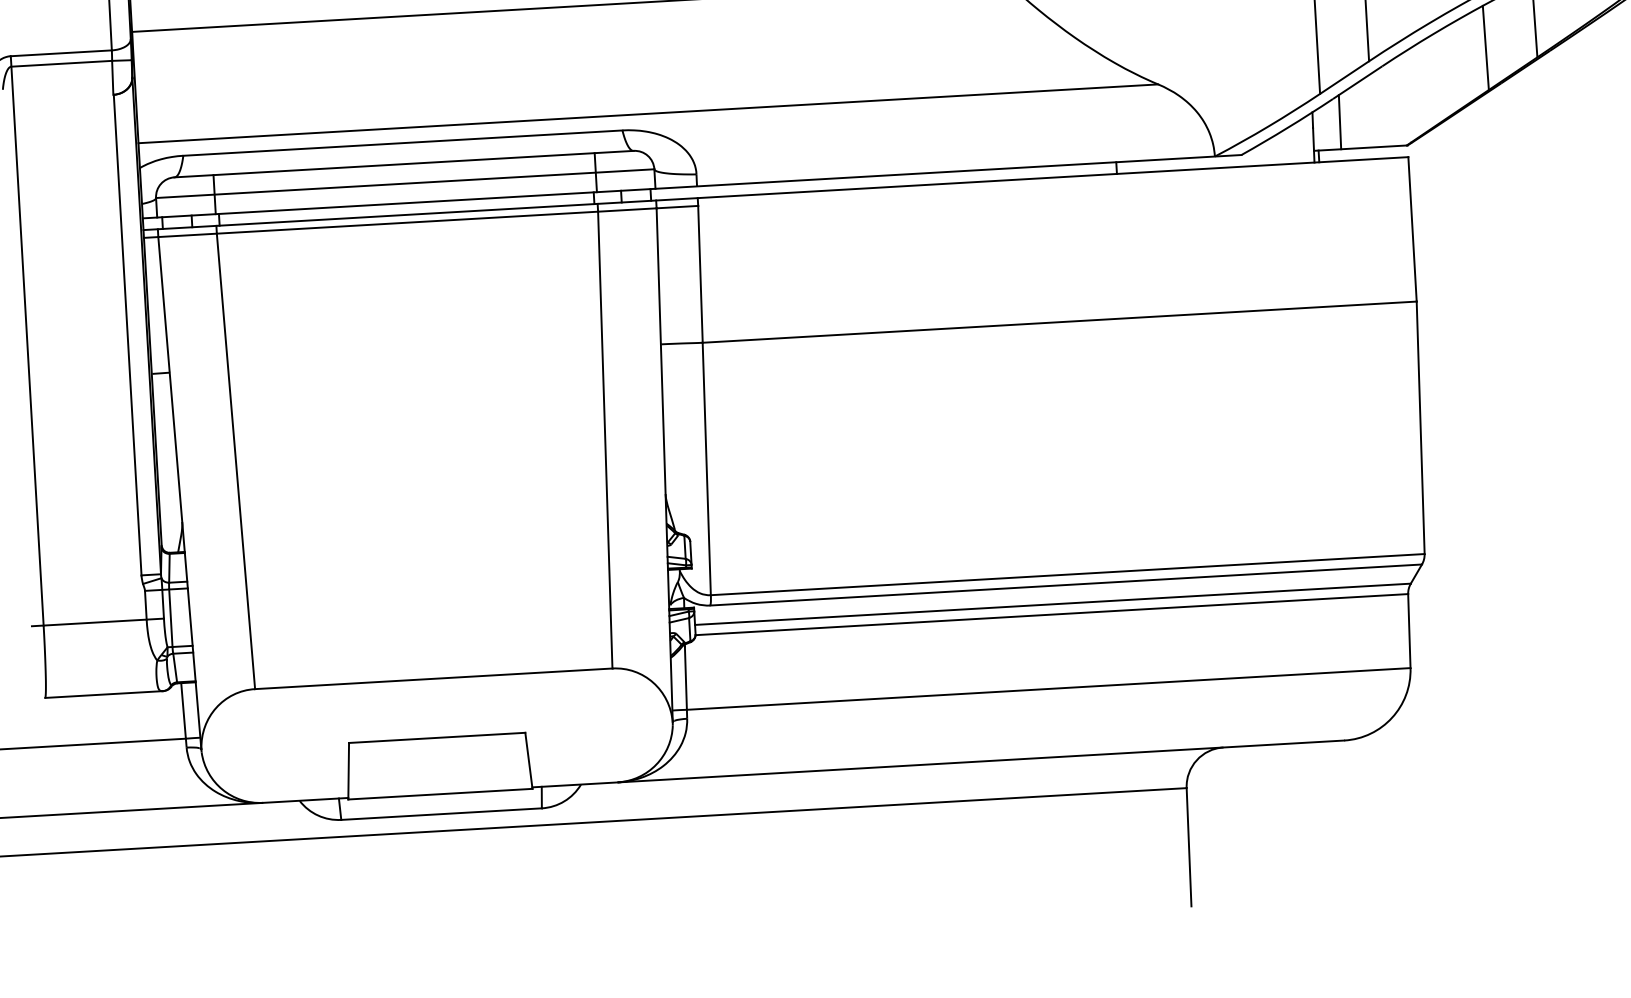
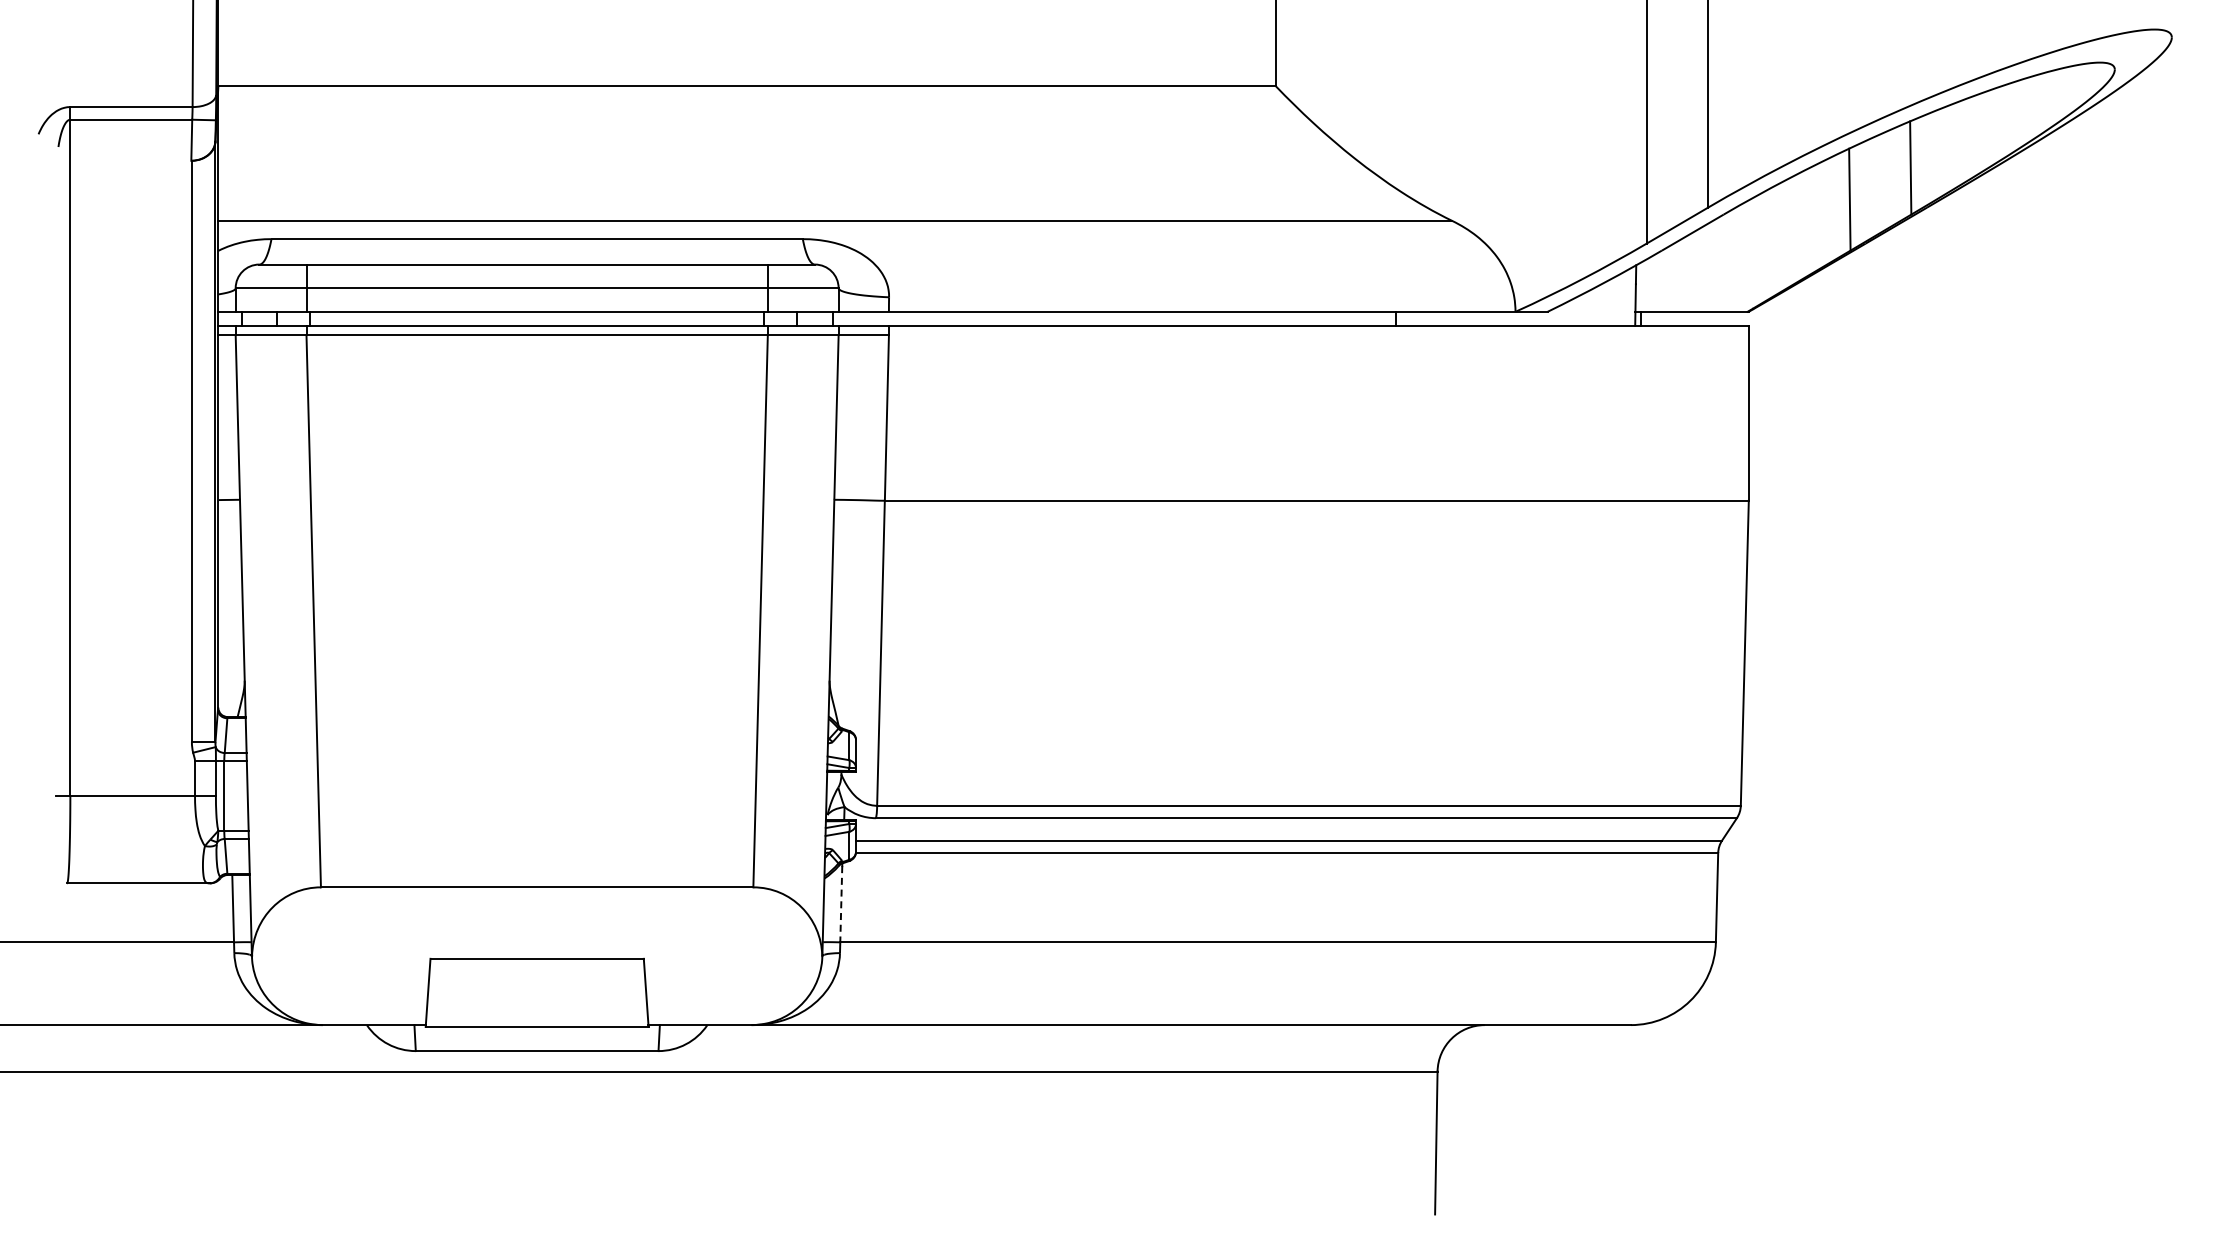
line: (1339, 121) -> (1668, 278), removed
line: (686, 678) -> (841, 904), solid -> dashed

